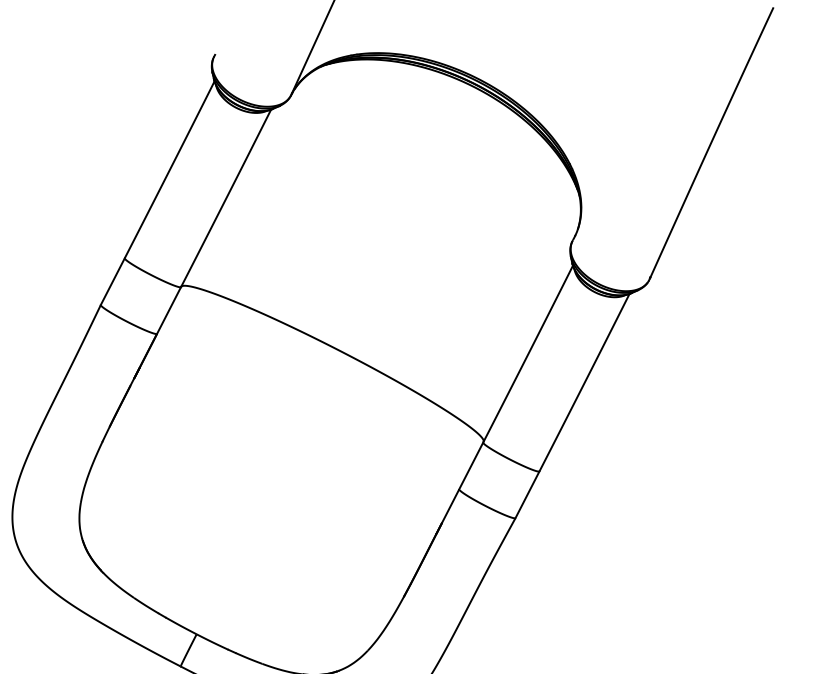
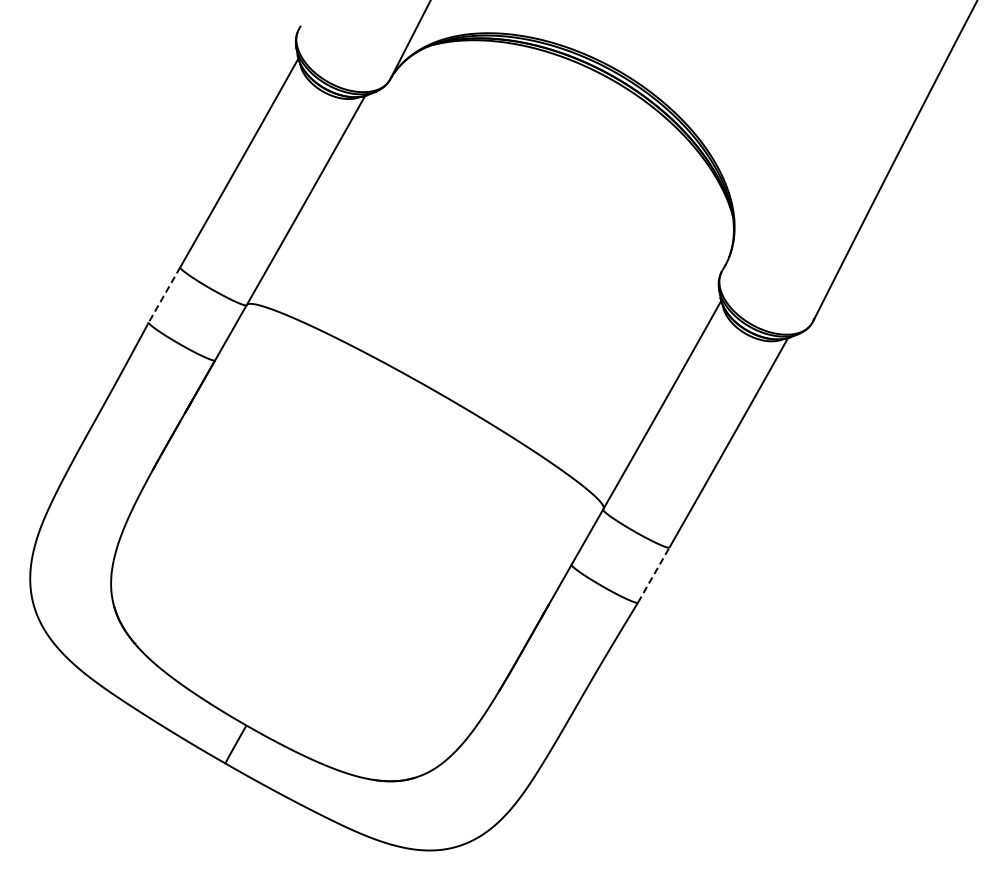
line: (112, 281) -> (164, 294), solid -> dashed
line: (527, 495) -> (653, 575), solid -> dashed

